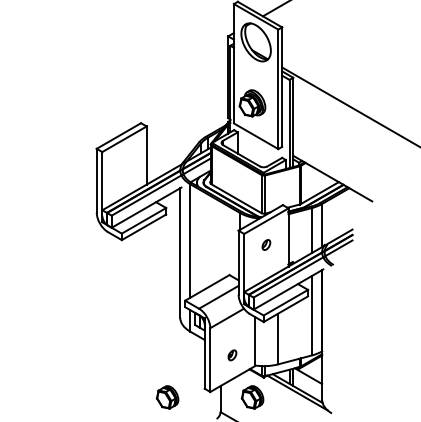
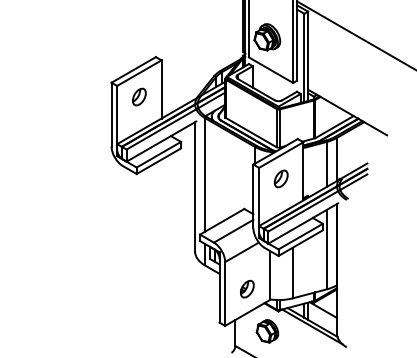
part: (124, 162) -> (139, 96), added
part: (266, 244) -> (281, 178), size x1.67
part: (232, 355) -> (247, 289), size x1.67
part: (167, 397) -> (182, 331), removed

